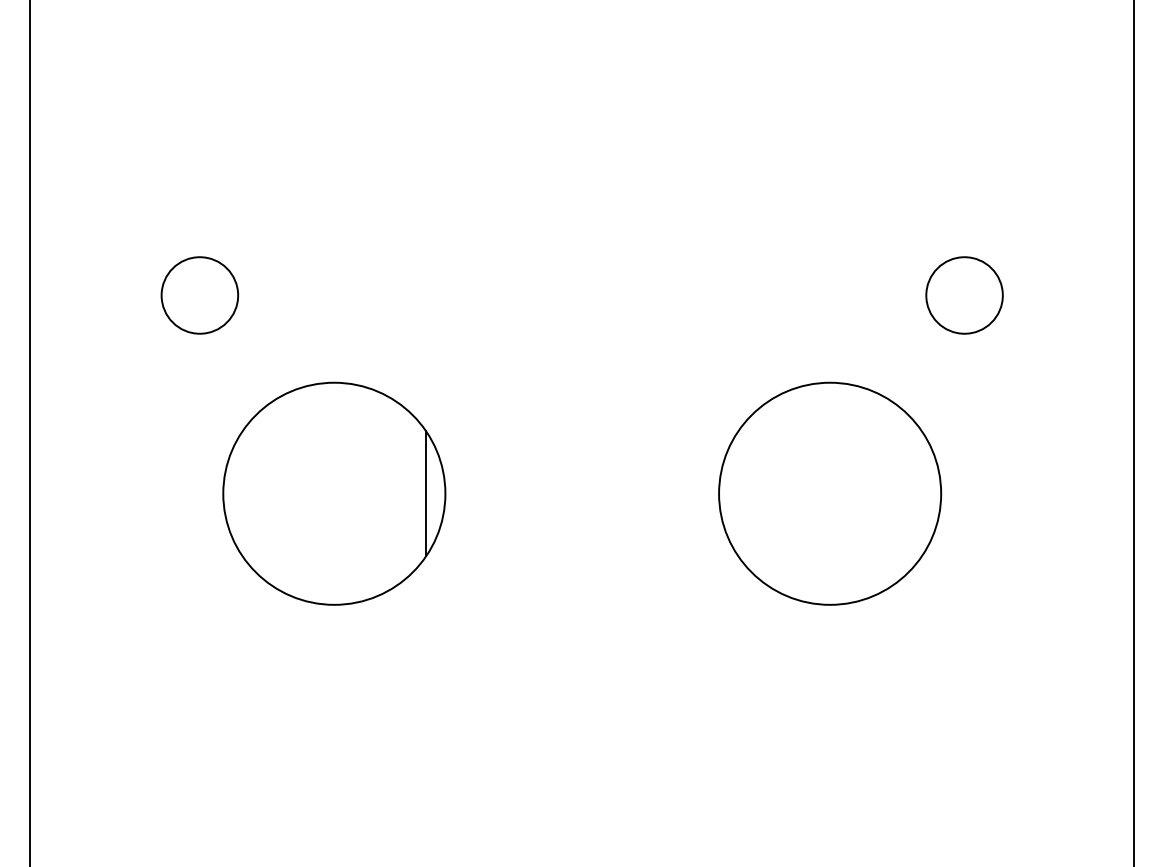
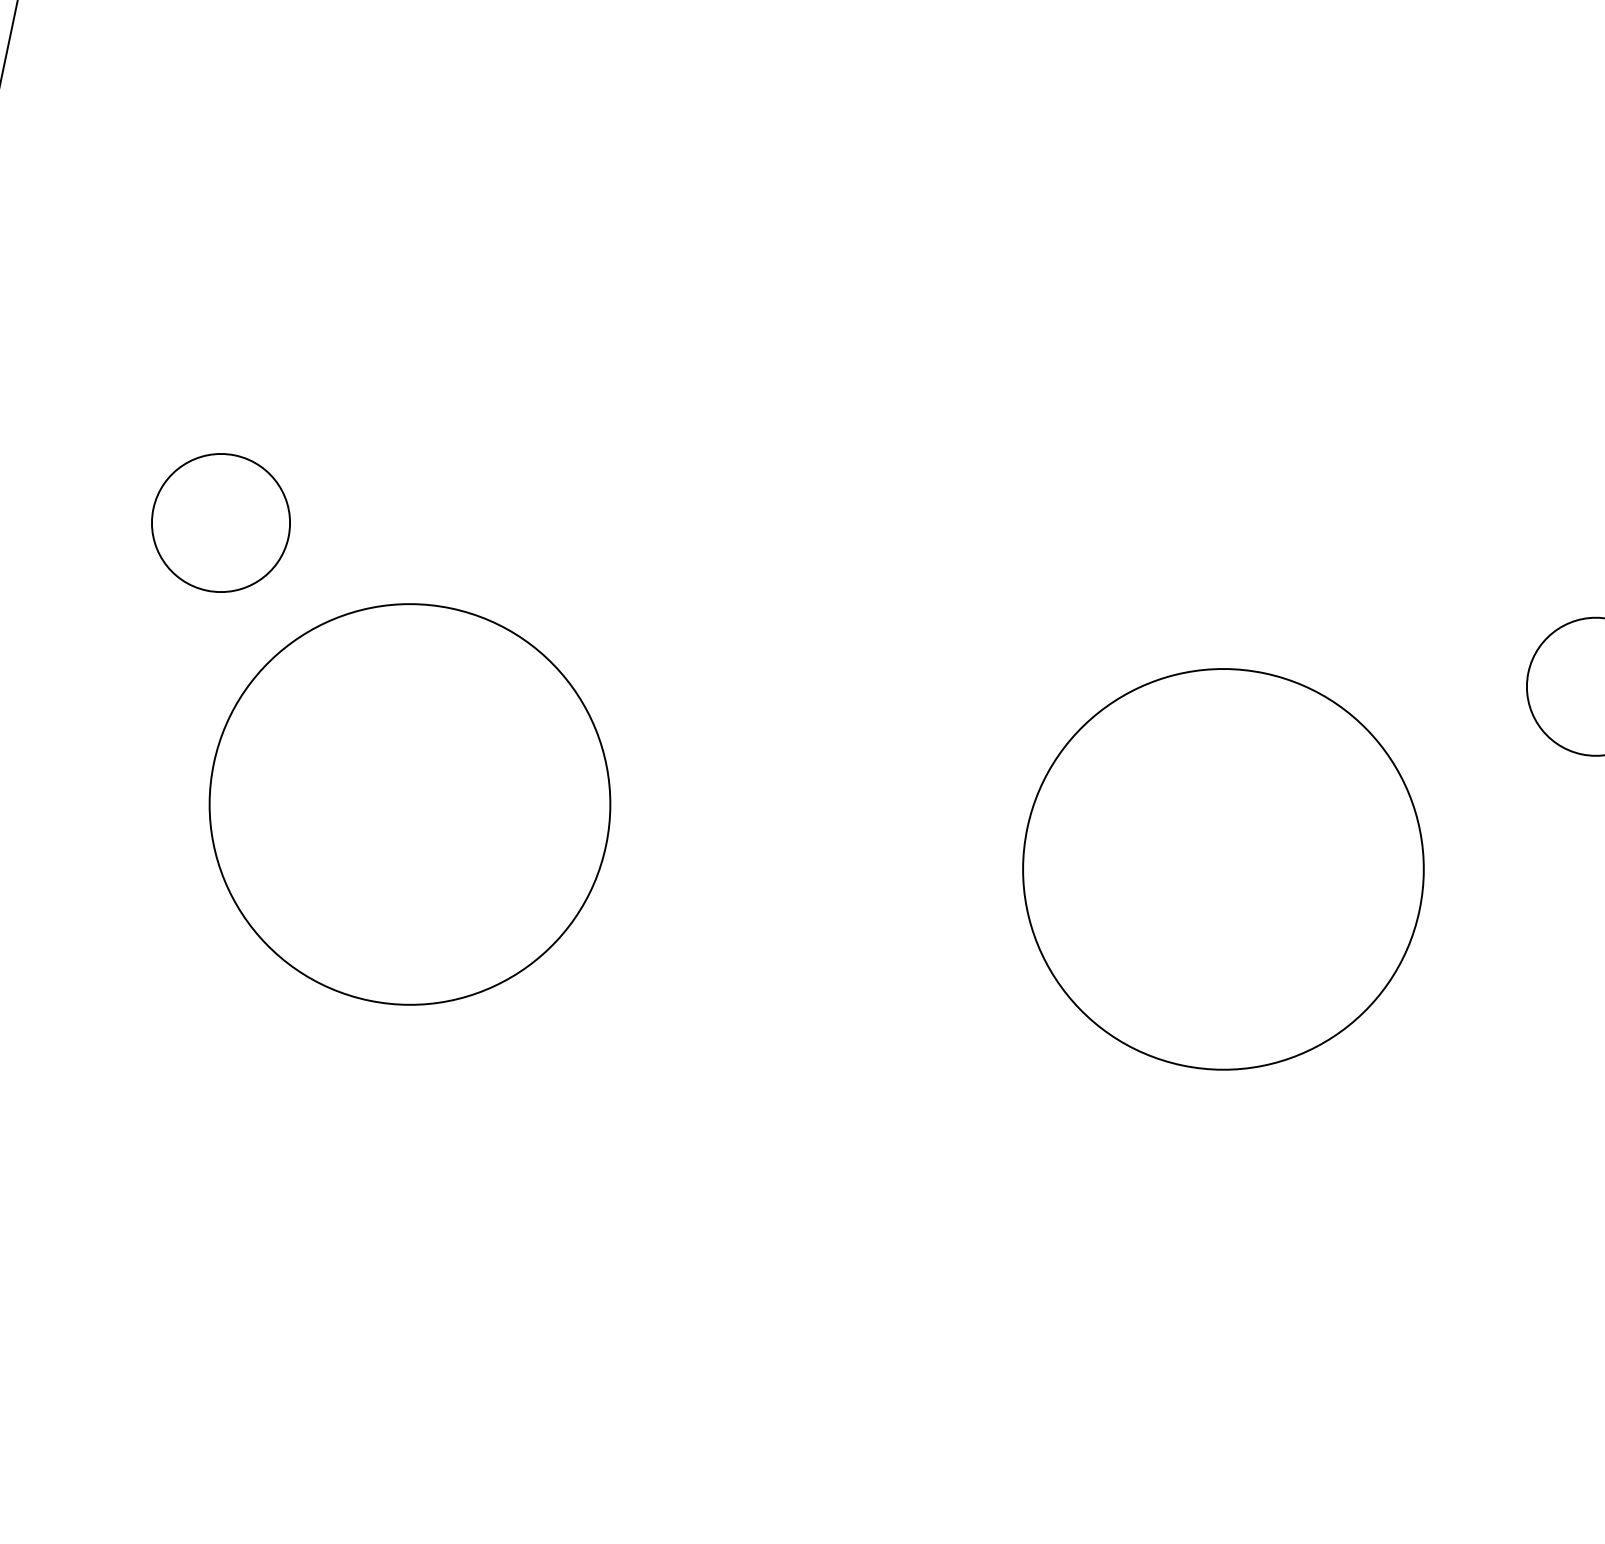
circle: (199, 295) -> (220, 522), moved
line: (426, 492) -> (573, 836), removed
circle: (830, 493) -> (1224, 868), moved

